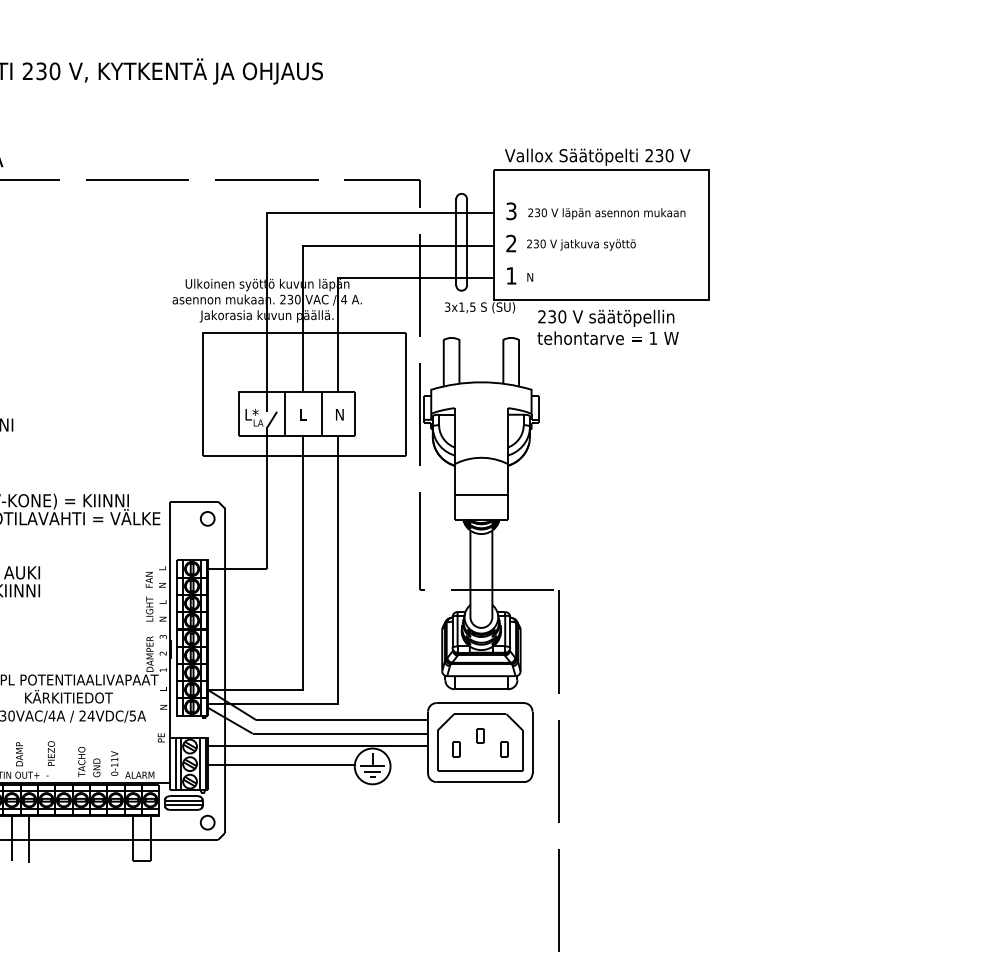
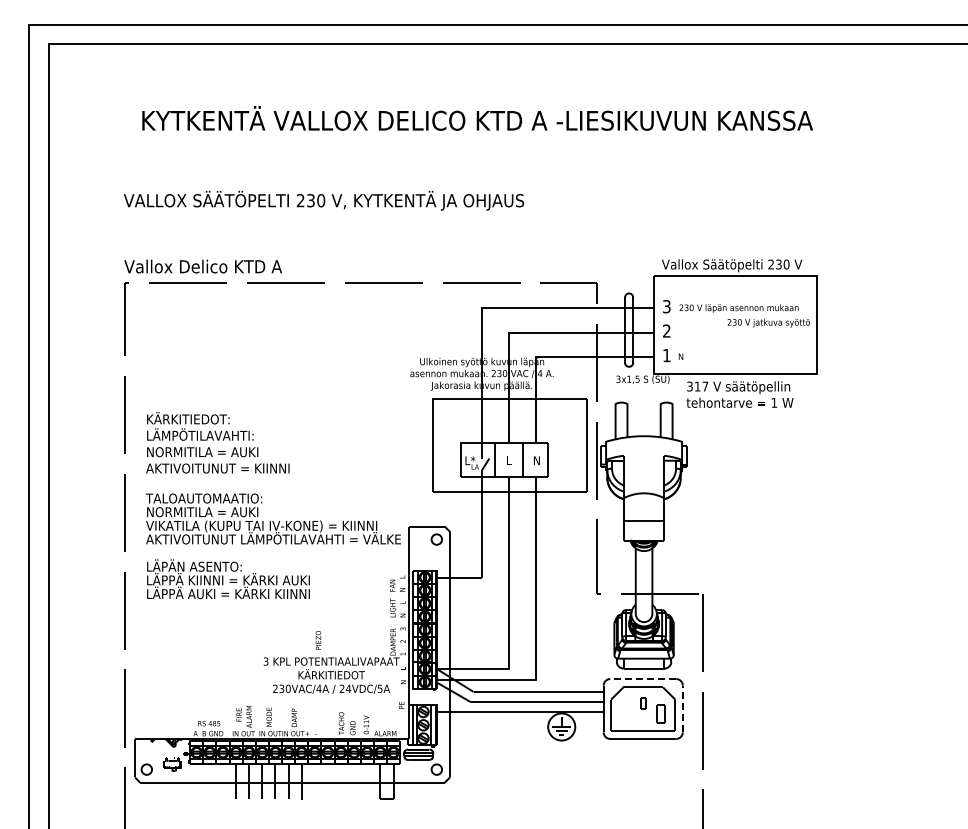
text: (581, 245) -> (768, 323), moved
text: (551, 316) -> (697, 386), 230 -> 317
line: (479, 703) -> (642, 679), solid -> dashed
line: (532, 741) -> (682, 708), solid -> dashed
part: (456, 749) -> (625, 714), removed
part: (504, 749) -> (661, 714), size x1.6
text: (51, 753) -> (318, 640), moved
line: (281, 765) -> (492, 726), removed

